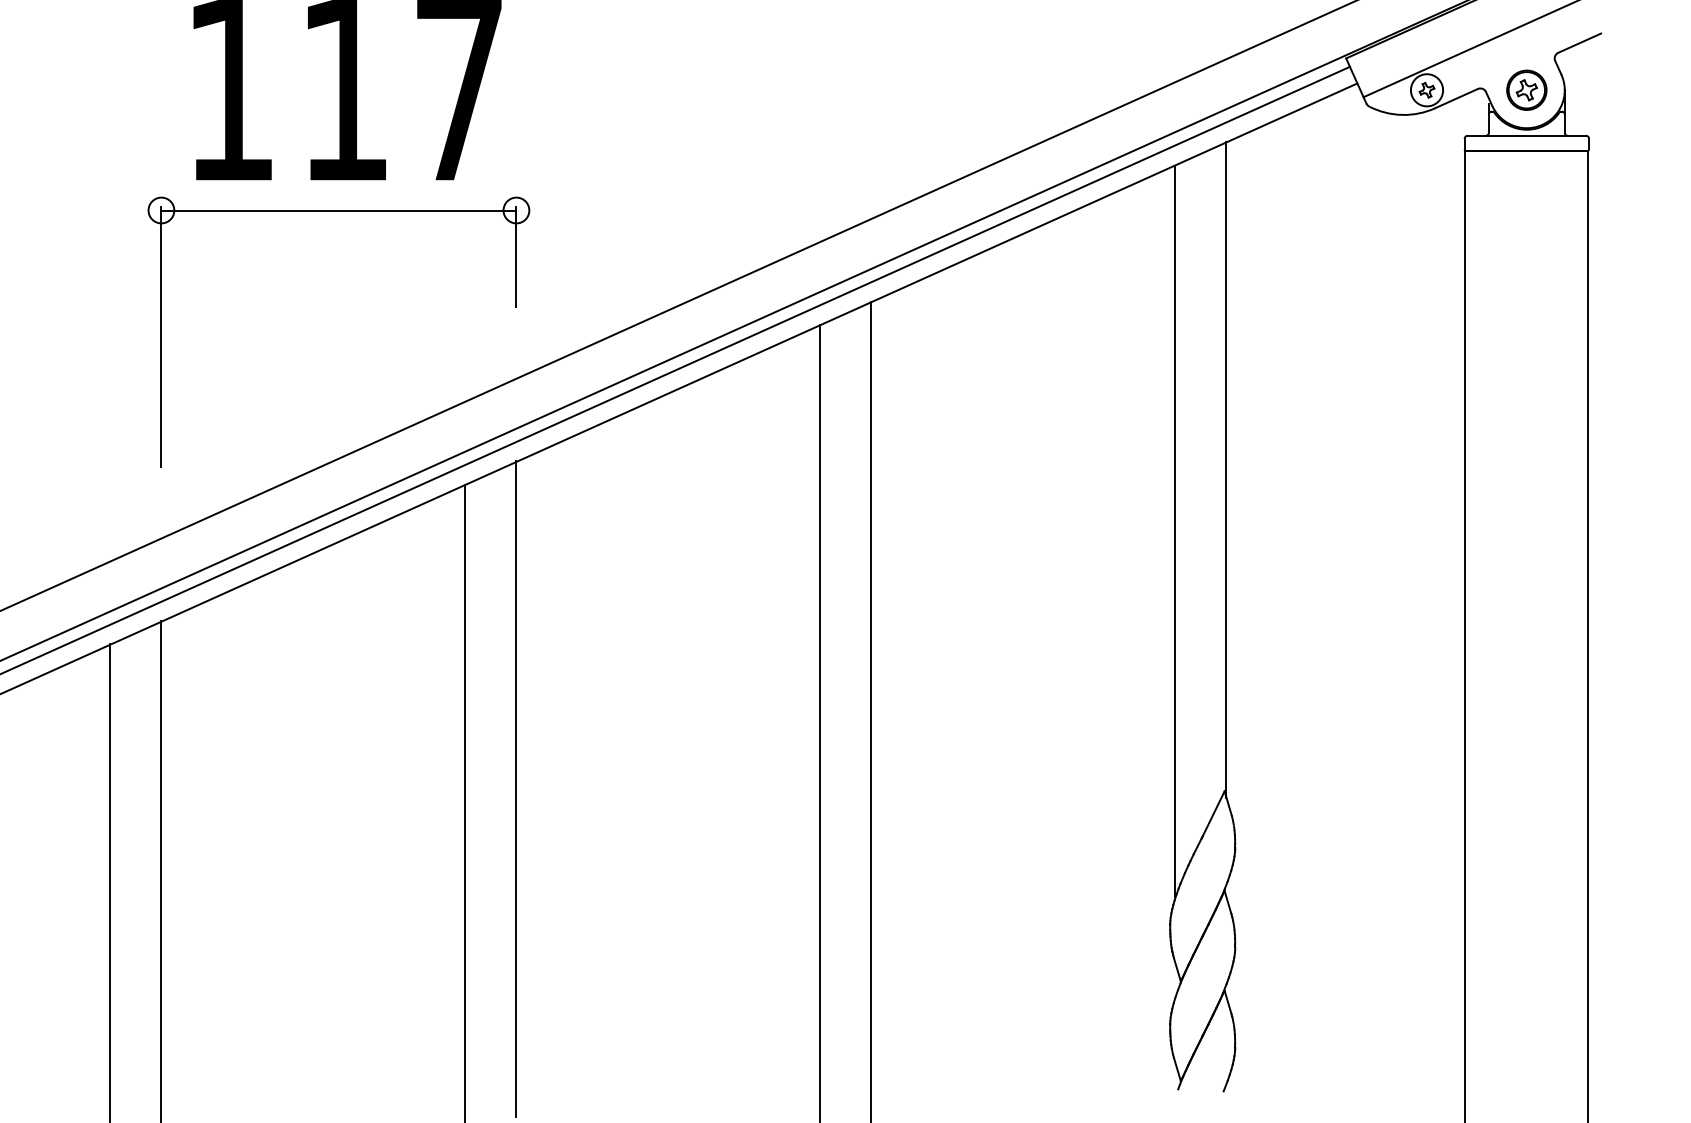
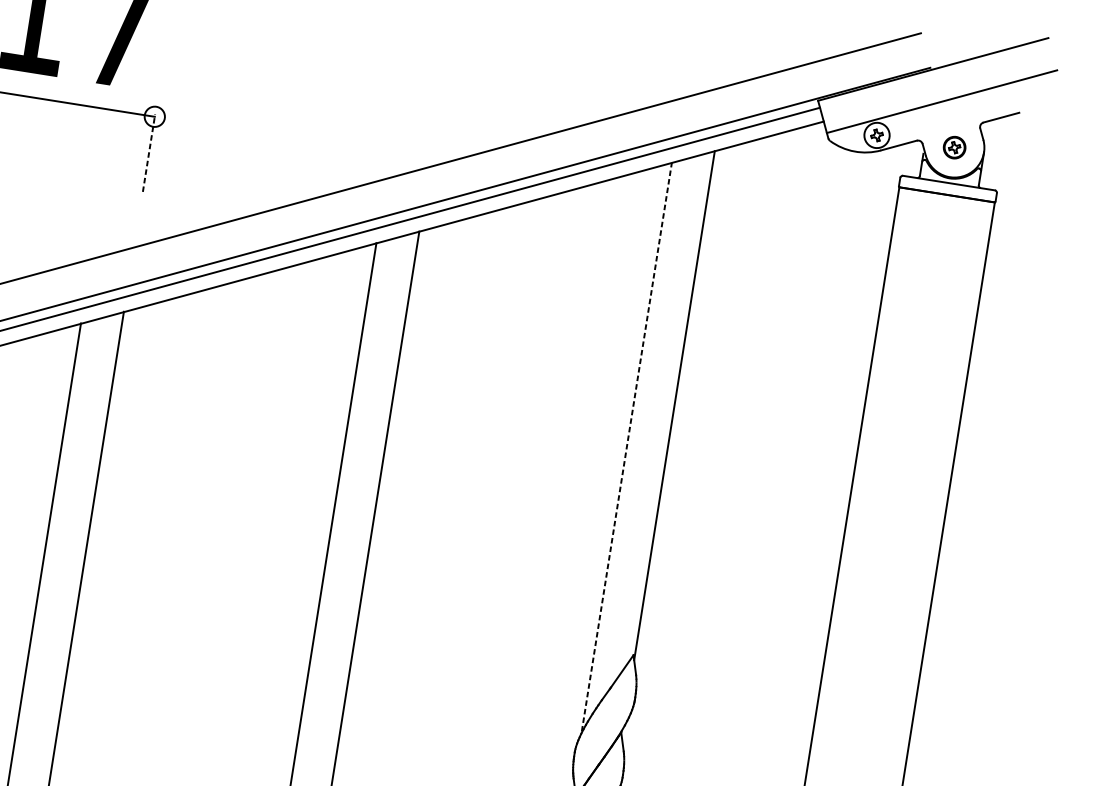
part: (1526, 89) -> (954, 147), size x0.7
line: (516, 257) -> (149, 153), solid -> dashed
line: (1174, 531) -> (626, 447), solid -> dashed

